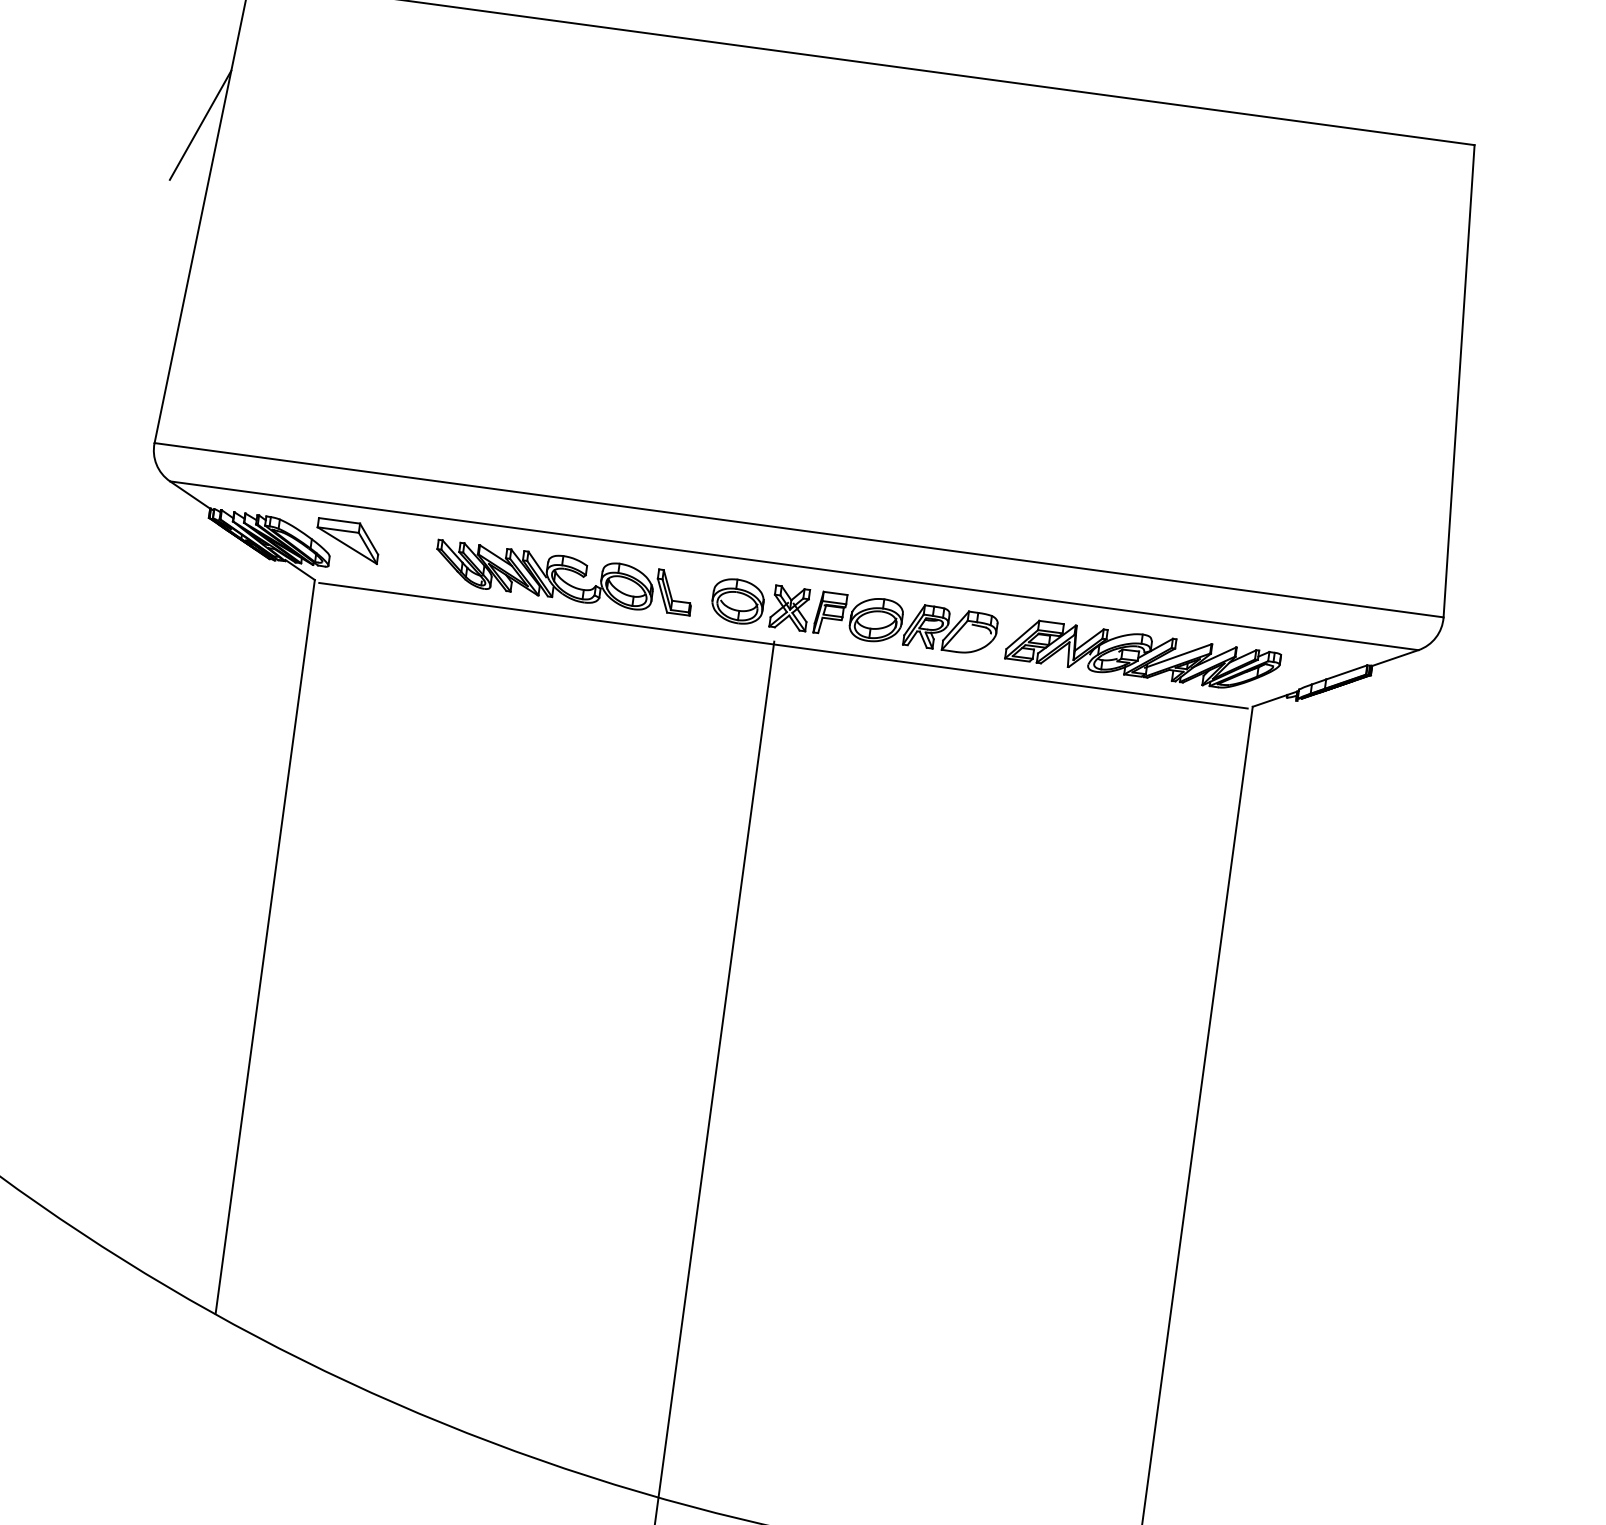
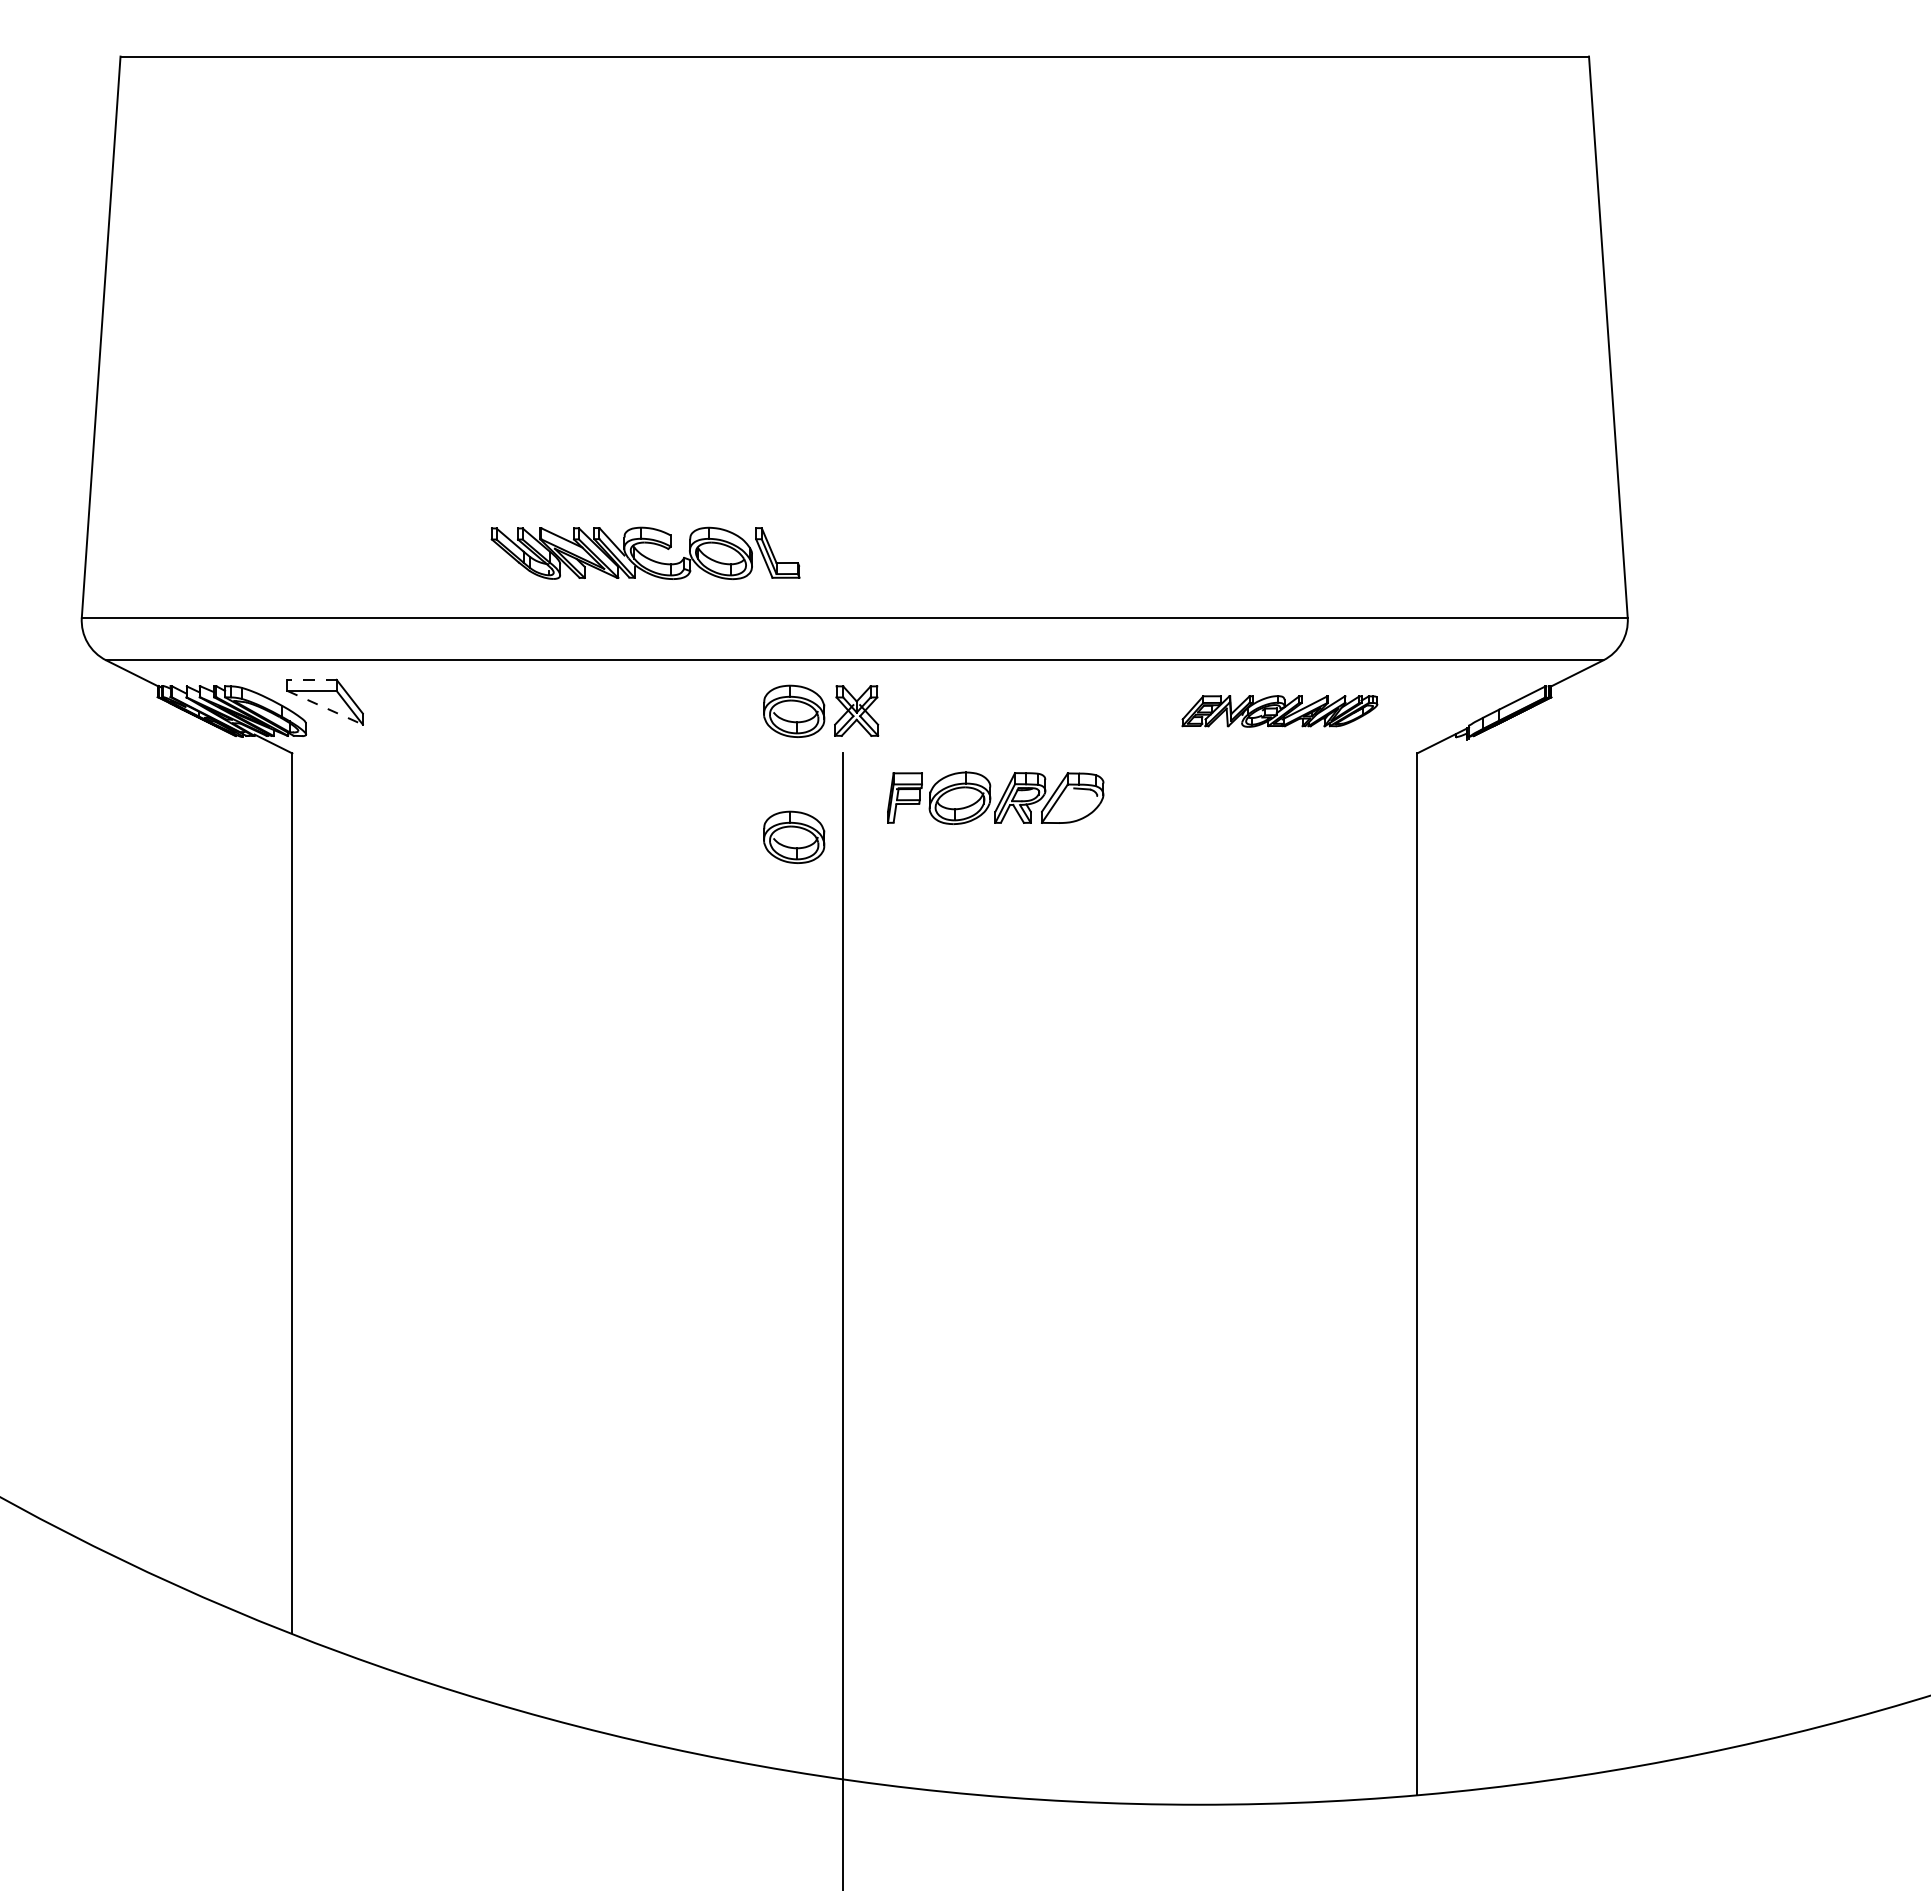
line: (199, 124) -> (84, 235), removed
line: (339, 520) -> (312, 679), solid -> dashed
line: (347, 545) -> (325, 707), solid -> dashed
part: (564, 577) -> (645, 552), moved
part: (905, 623) -> (995, 797), moved
line: (783, 645) -> (854, 756), removed
part: (1142, 656) -> (1279, 711), size x0.6
part: (724, 705) -> (794, 836), added

